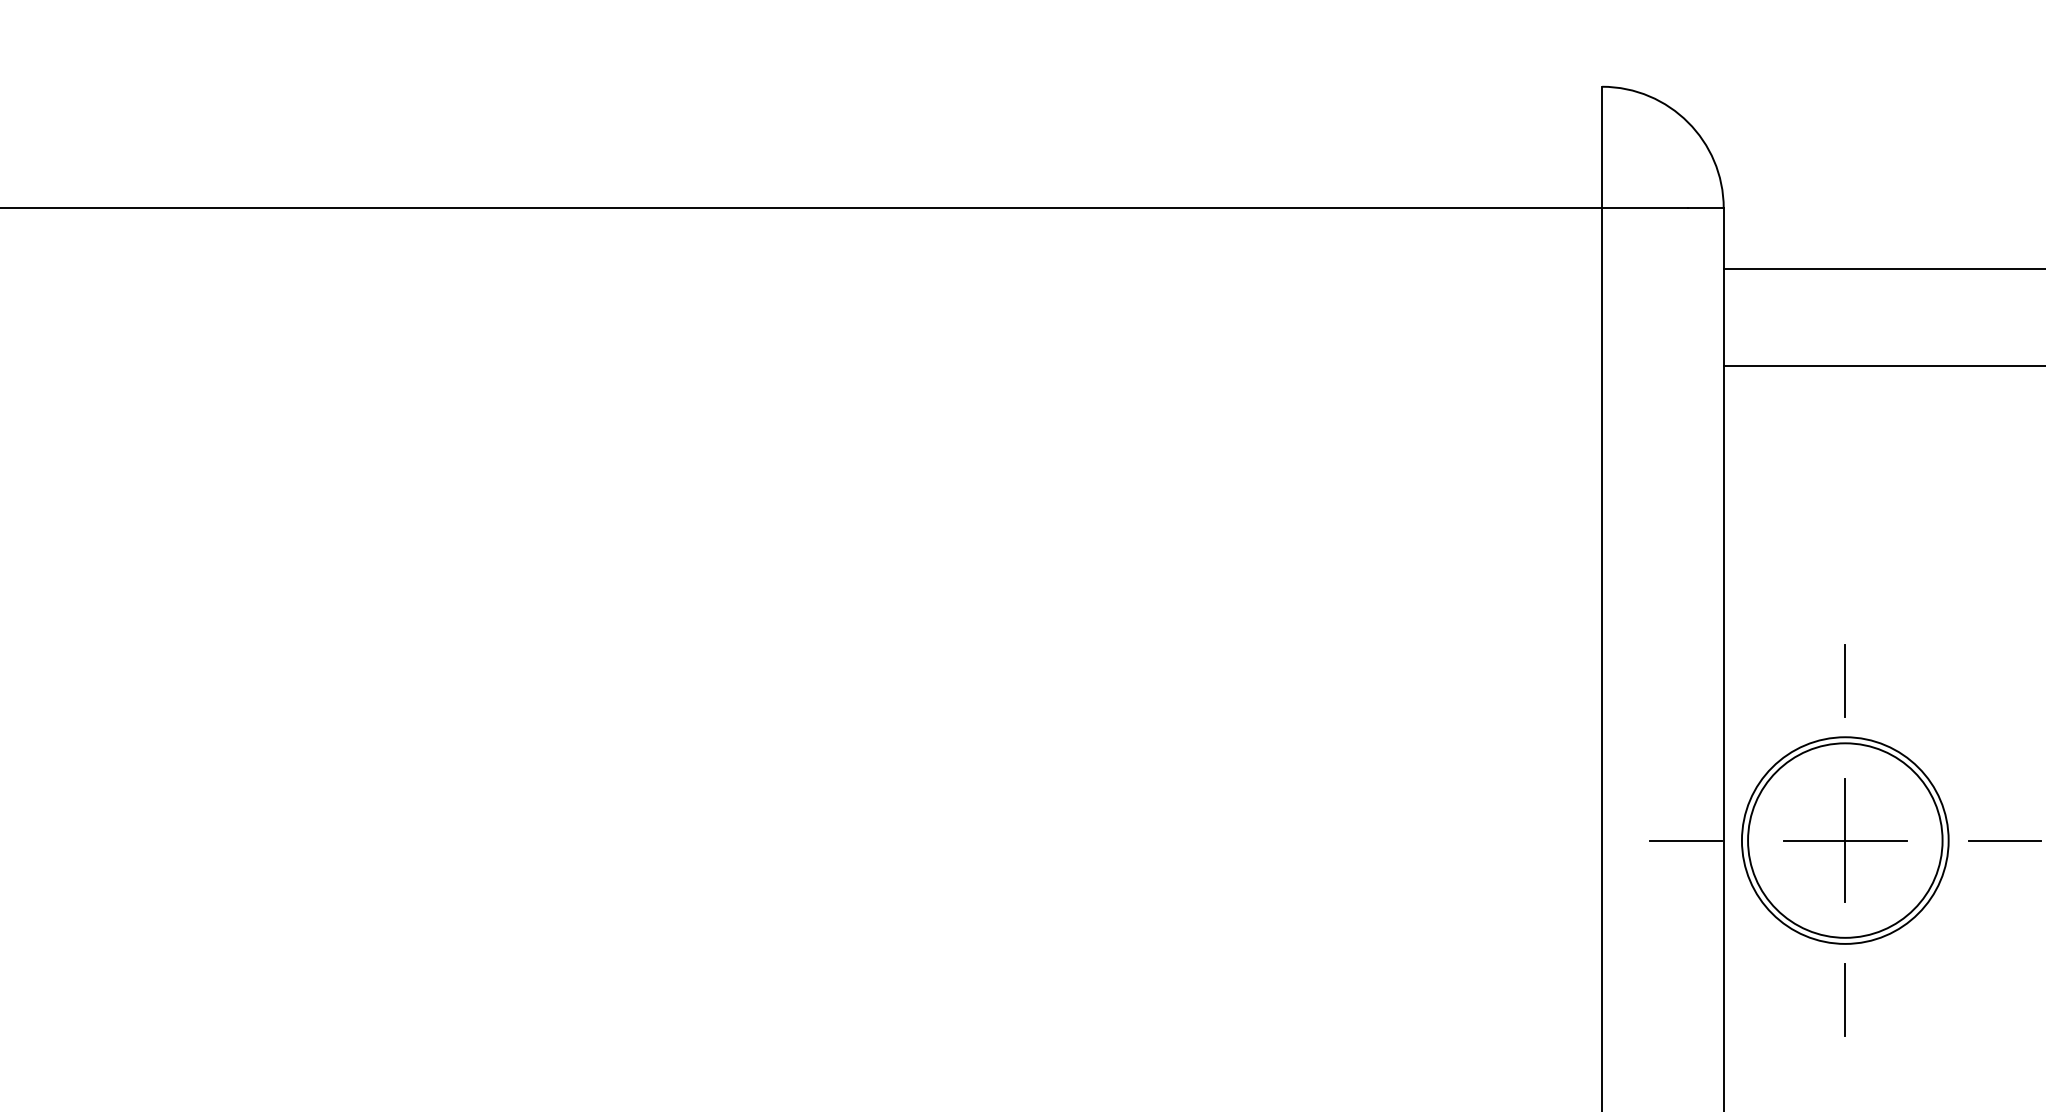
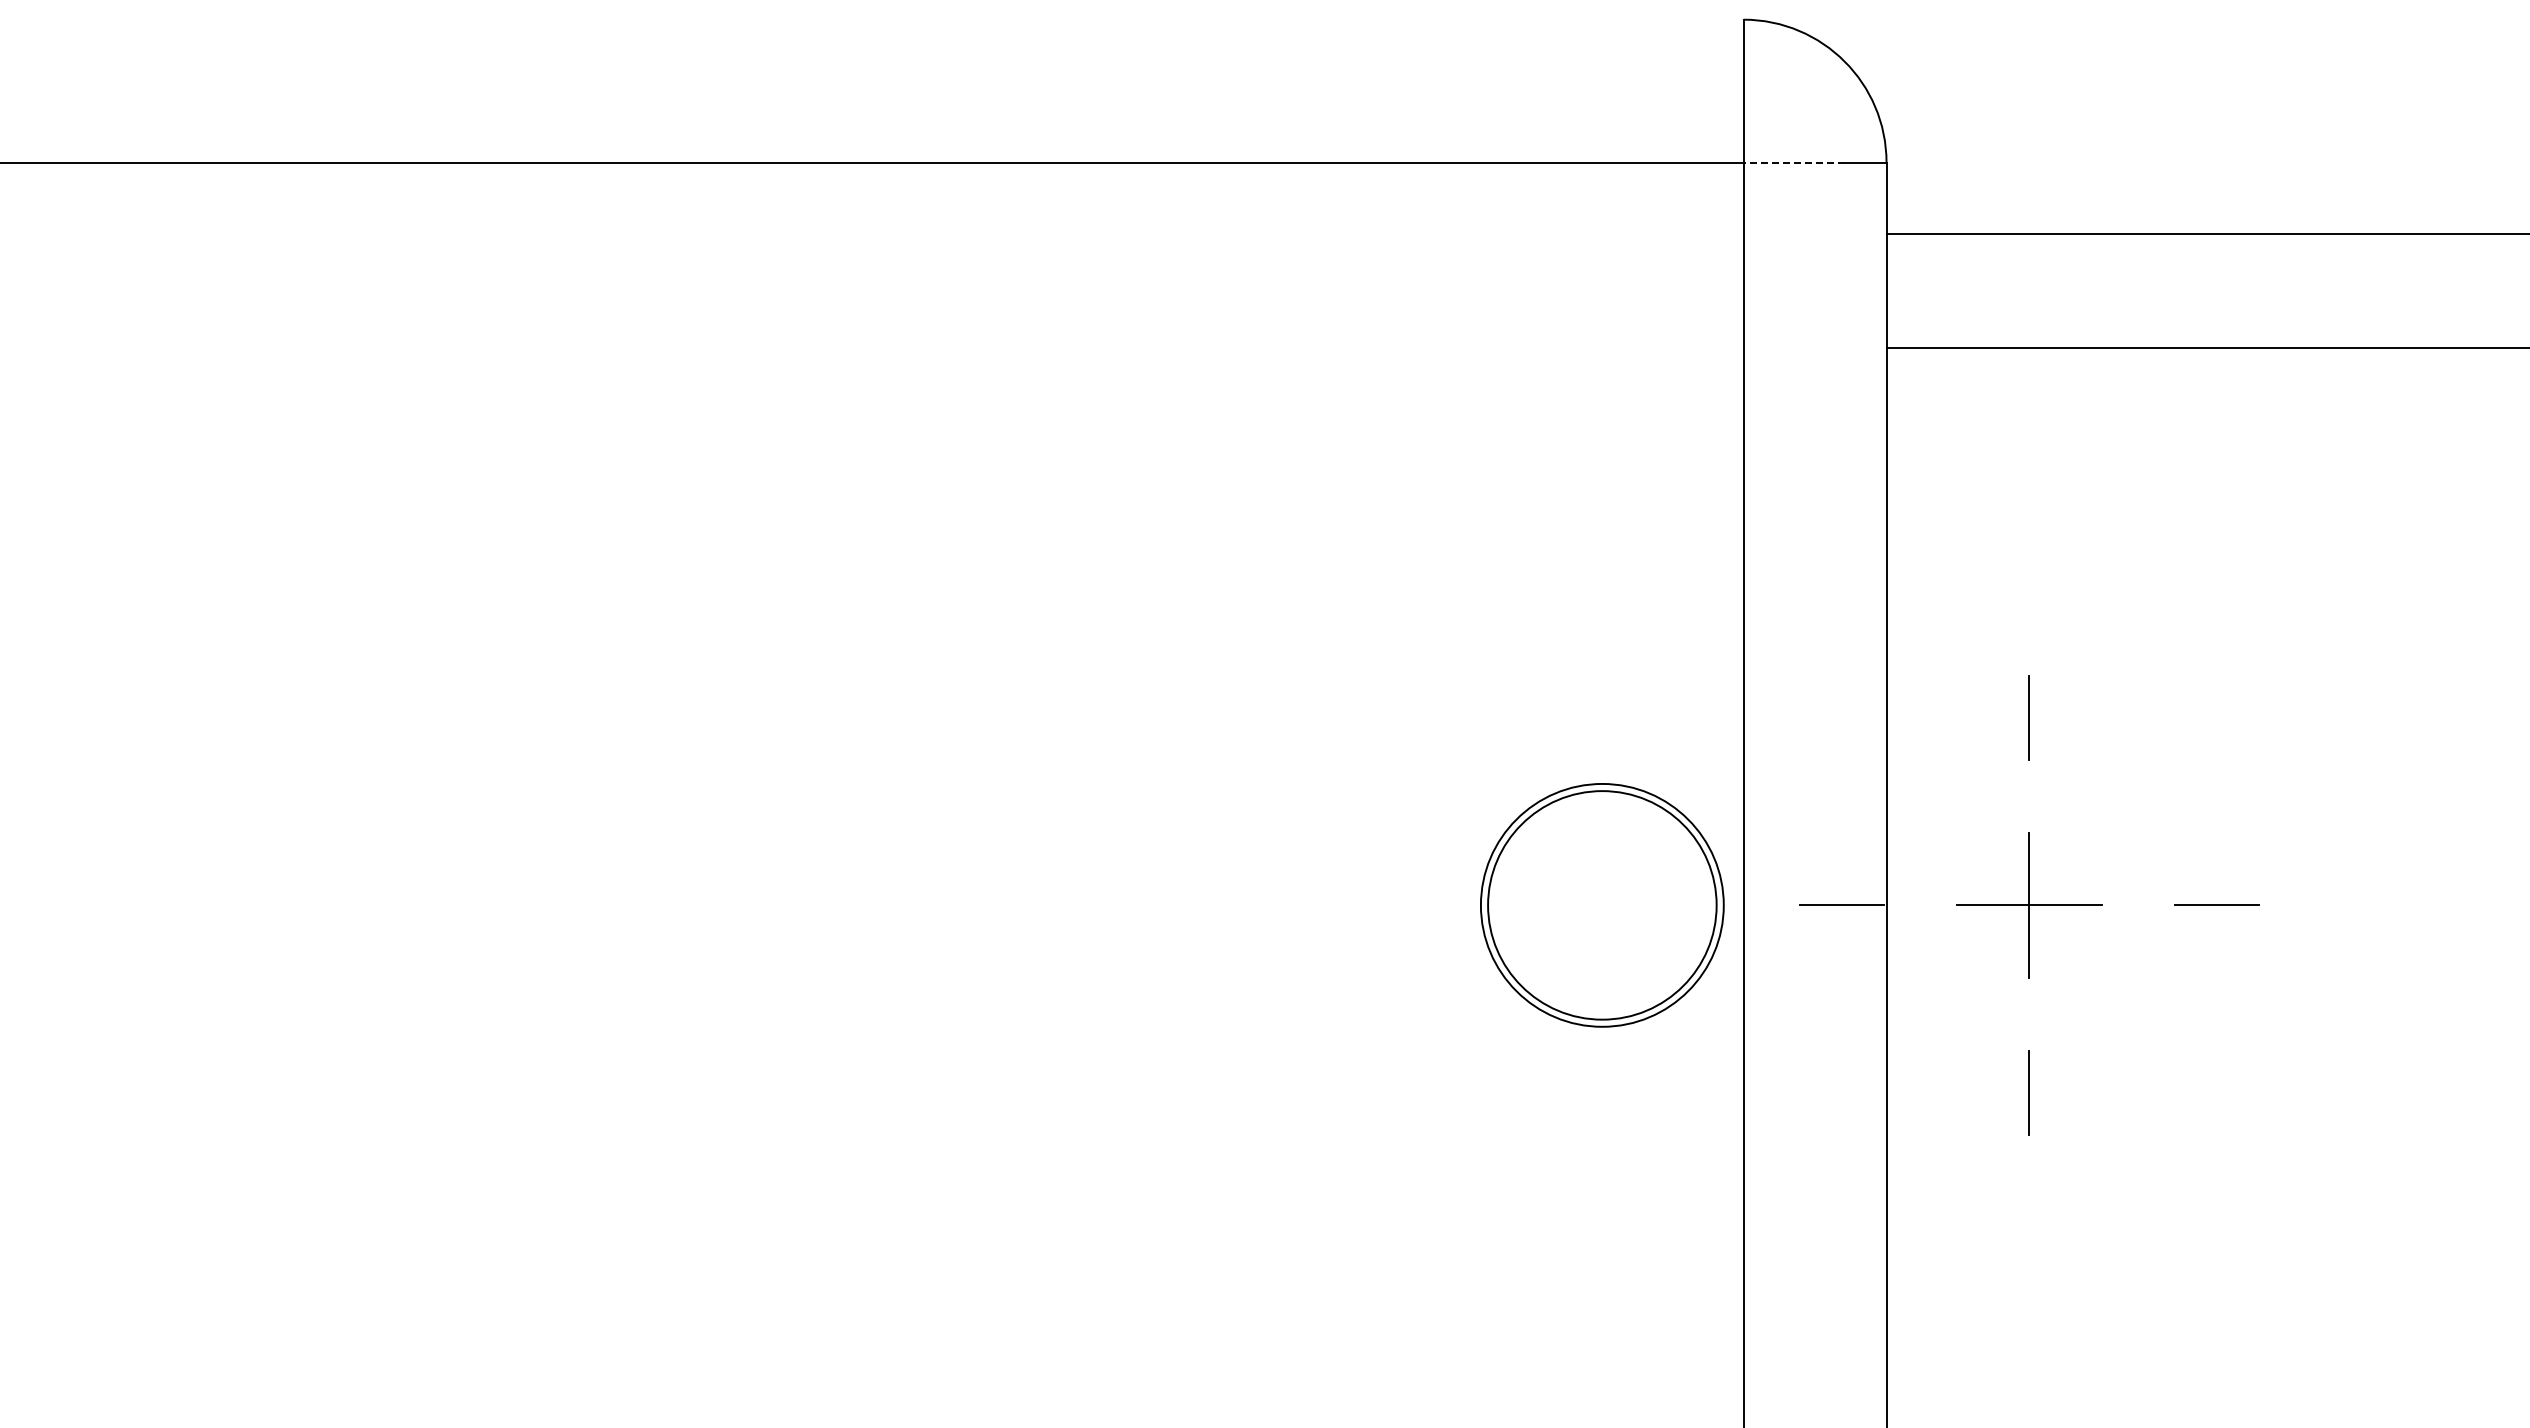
line: (1644, 208) -> (1793, 162), solid -> dashed
part: (1845, 840) -> (1602, 905), moved

